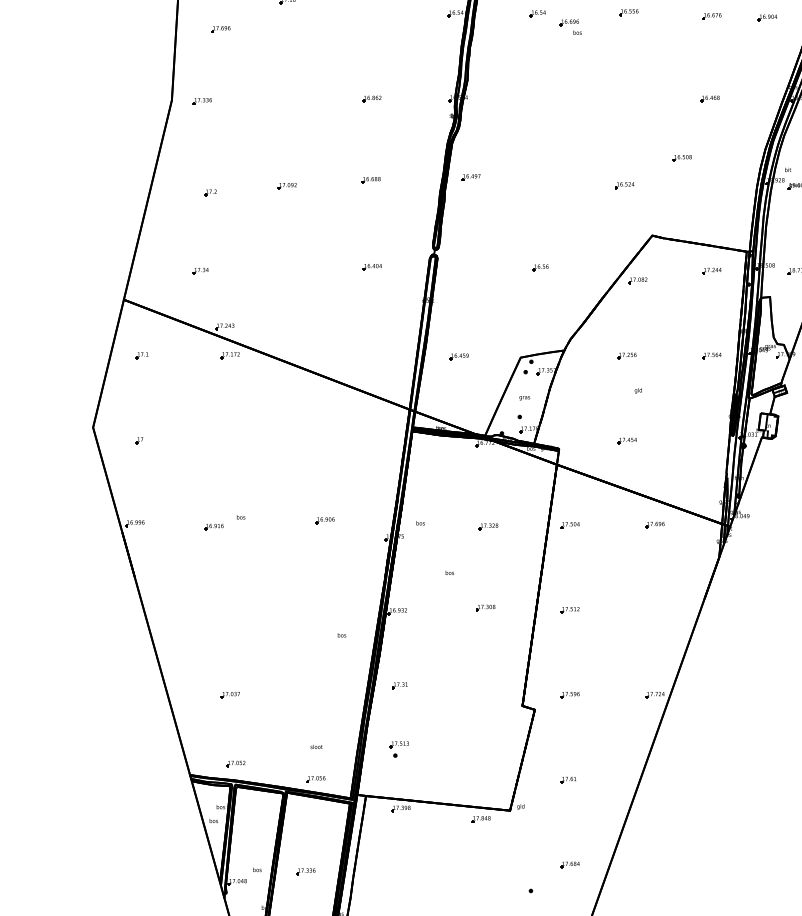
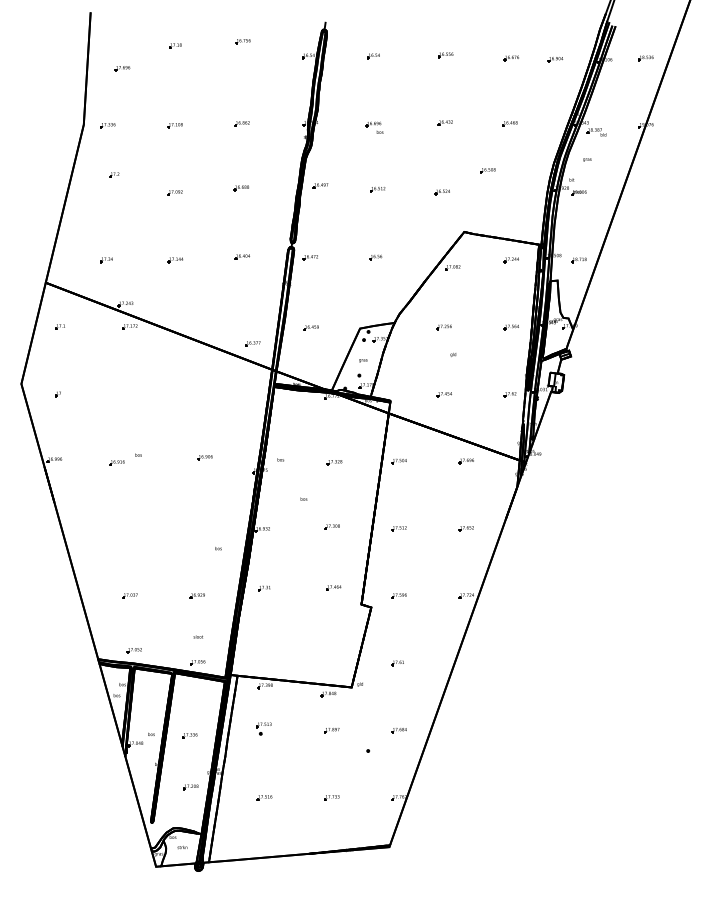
part: (570, 26) -> (374, 127), moved
part: (627, 97) -> (444, 122), added
part: (286, 101) -> (174, 125), added
part: (542, 182) -> (377, 189), added
part: (210, 192) -> (114, 174), moved
part: (456, 267) -> (309, 257), added
part: (287, 271) -> (175, 260), added
part: (384, 376) -> (252, 343), added
part: (709, 440) -> (509, 394), added
part: (653, 610) -> (465, 528), added
part: (487, 684) -> (333, 587), added
part: (314, 694) -> (196, 595), added
part: (398, 748) -> (263, 728), moved
part: (484, 865) -> (331, 730), added

